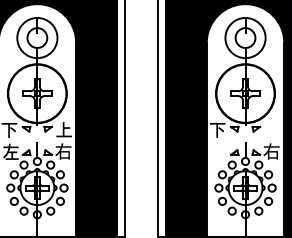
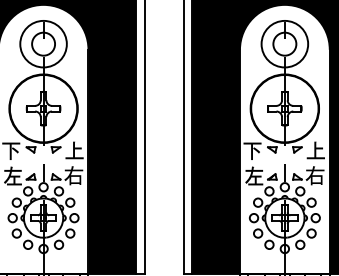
fill: (272, 129) -> (316, 150), added
fill: (218, 151) -> (253, 175), added

